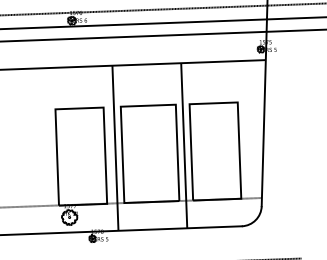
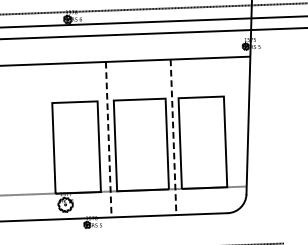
line: (184, 145) -> (173, 137), solid -> dashed
line: (115, 148) -> (108, 139), solid -> dashed

